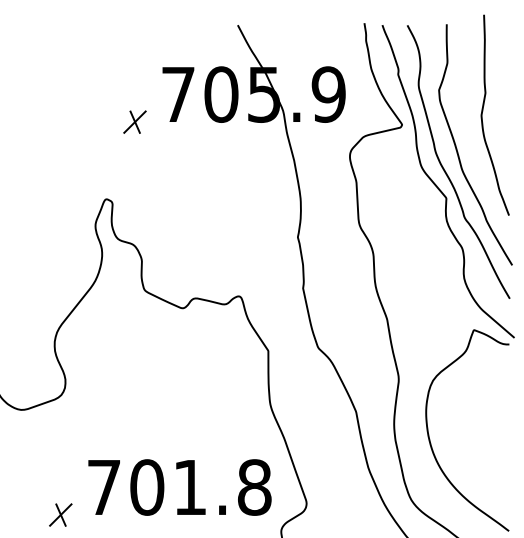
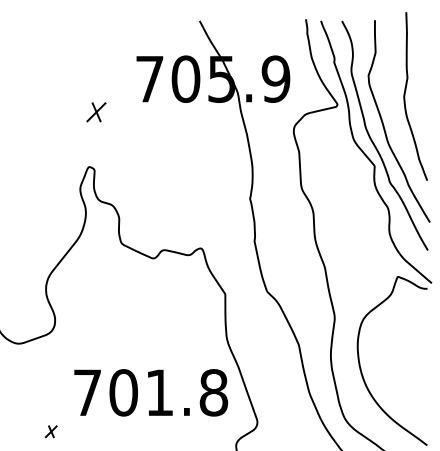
part: (135, 122) -> (96, 112), moved
text: (180, 487) -> (151, 392), moved
part: (61, 514) -> (51, 431), size x0.6

